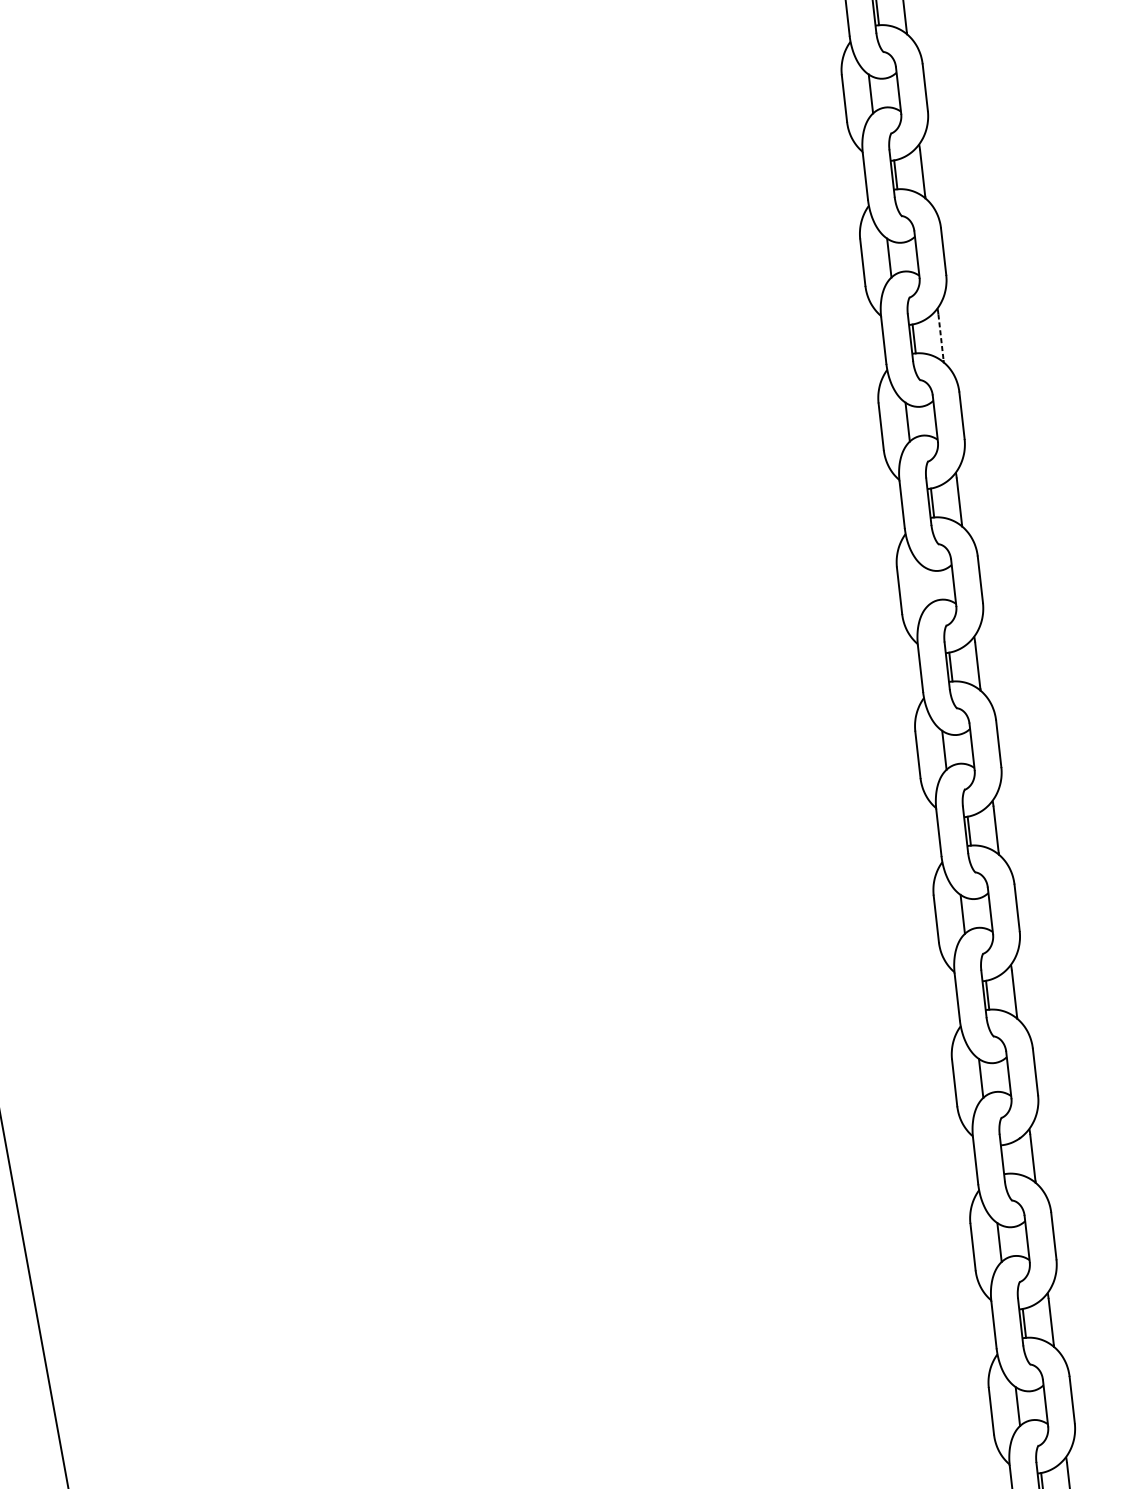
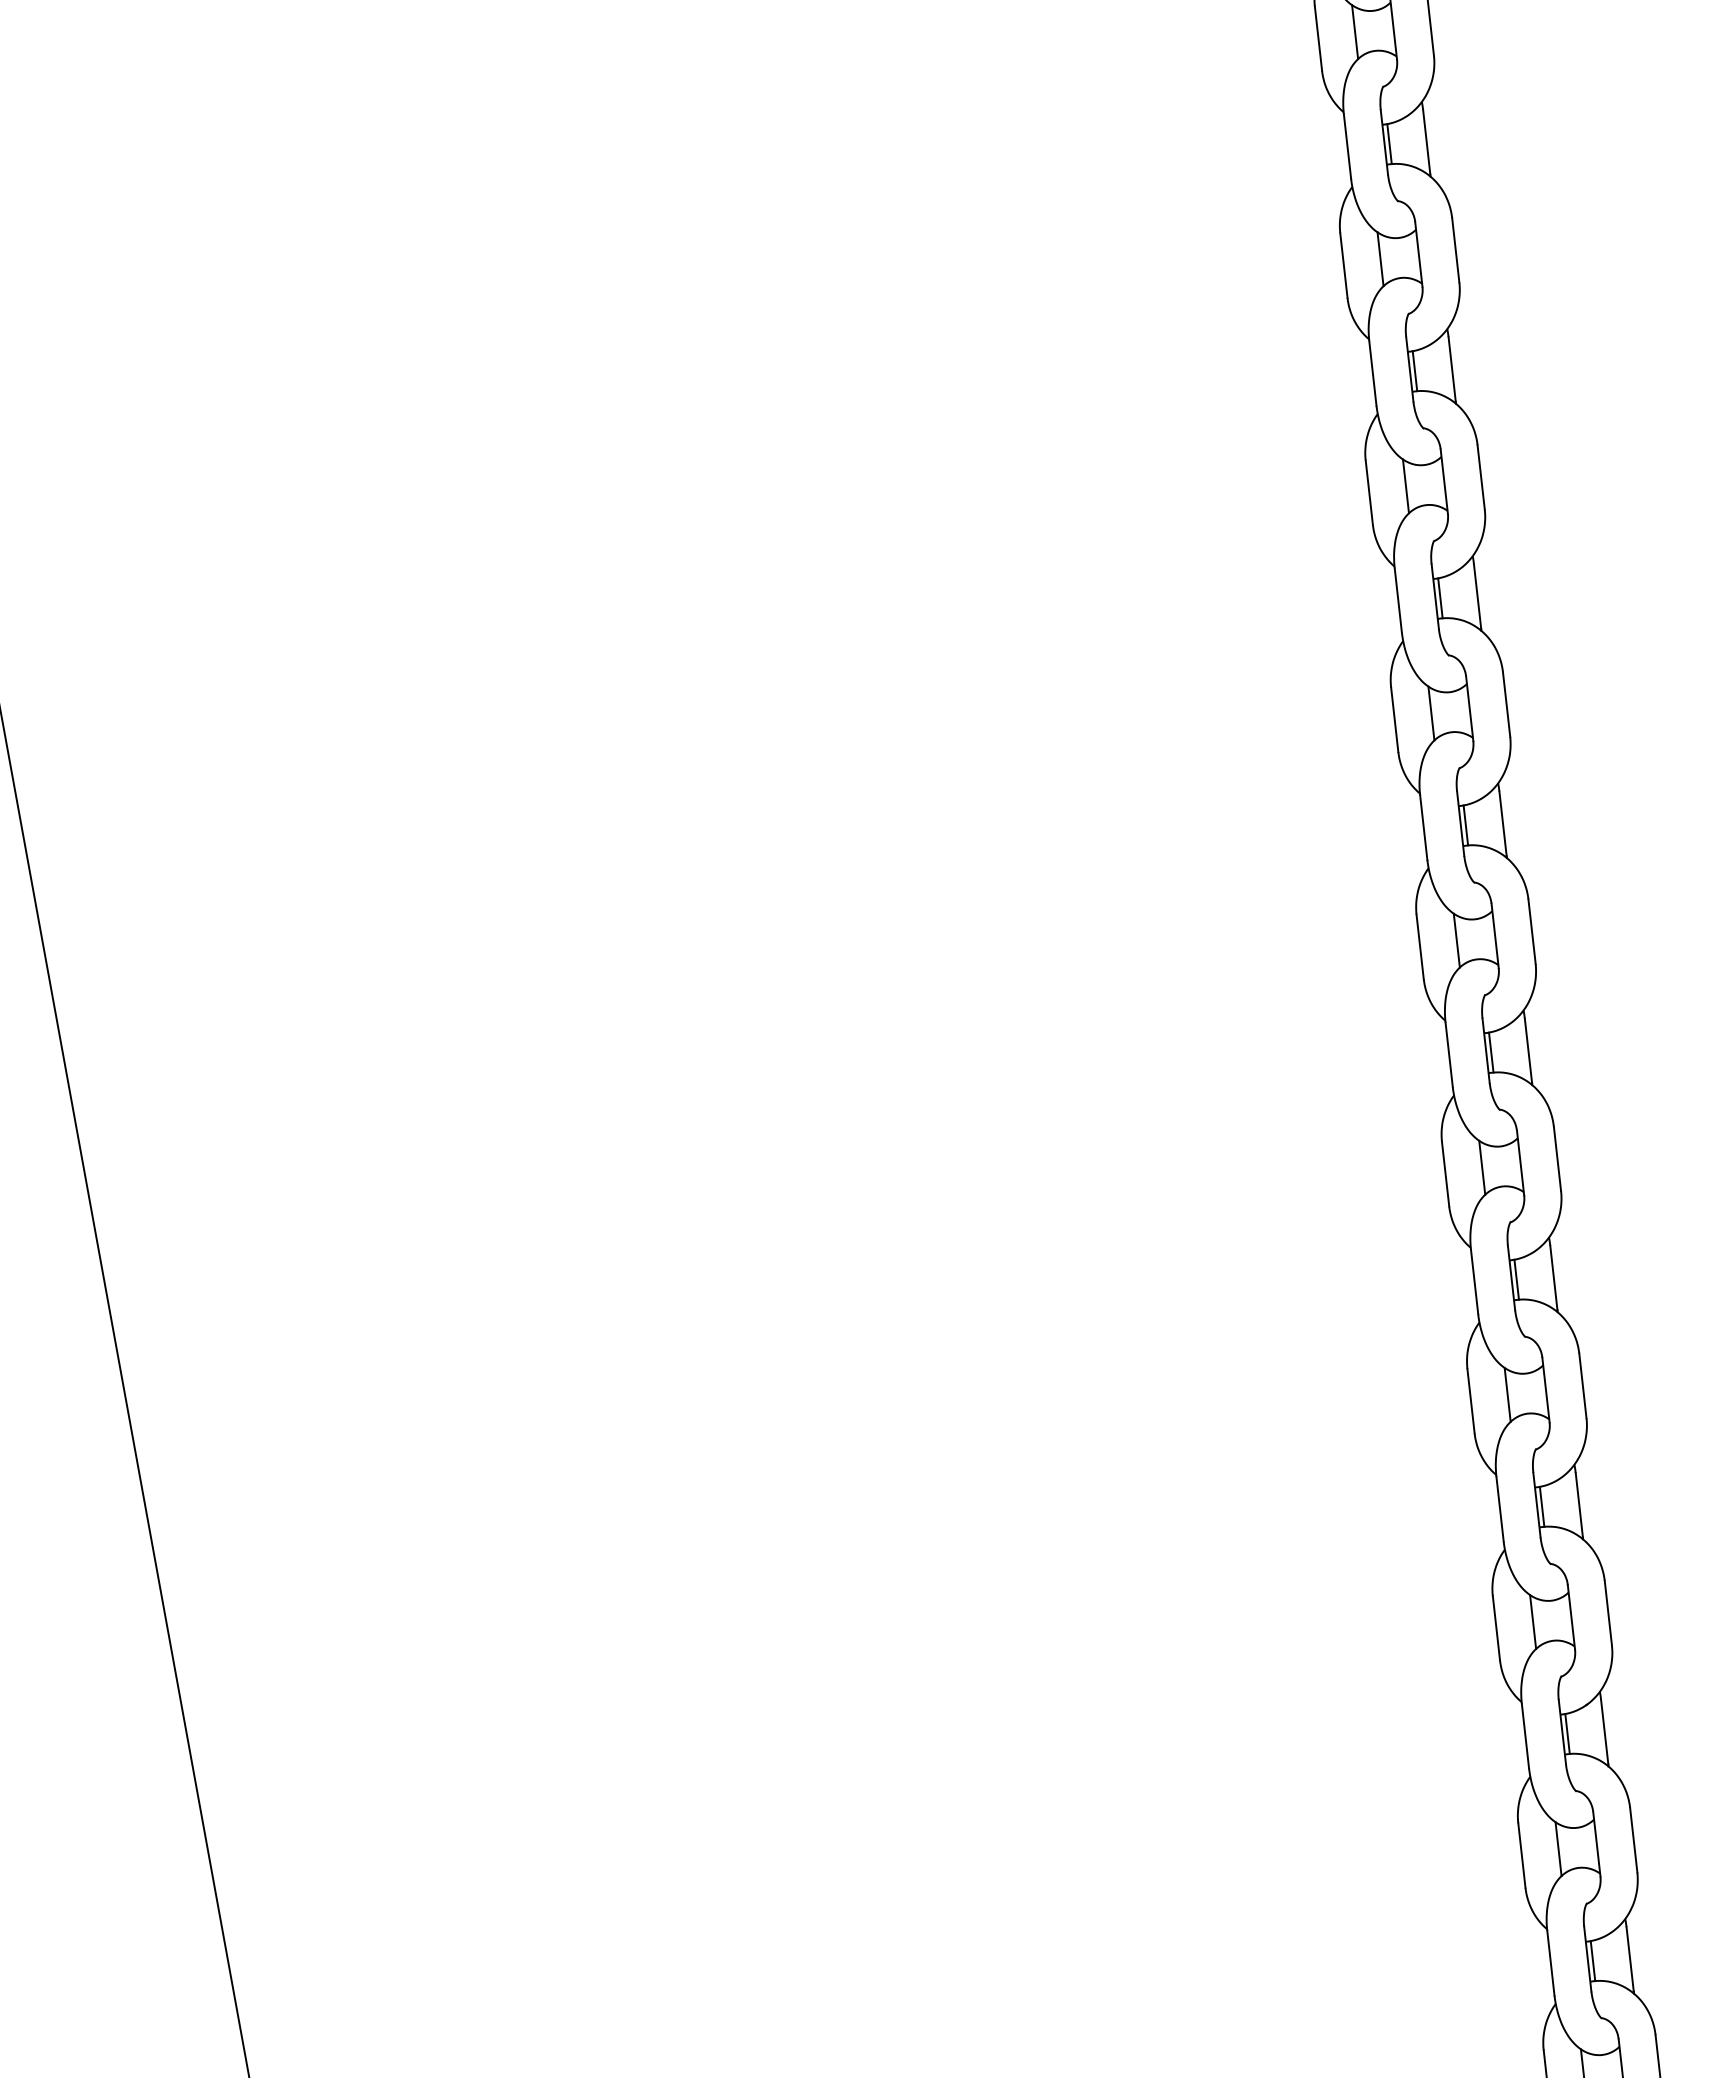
line: (940, 338) -> (1477, 597), dashed -> solid
line: (925, 586) -> (1456, 940), added
line: (1005, 1158) -> (1567, 1733), added

